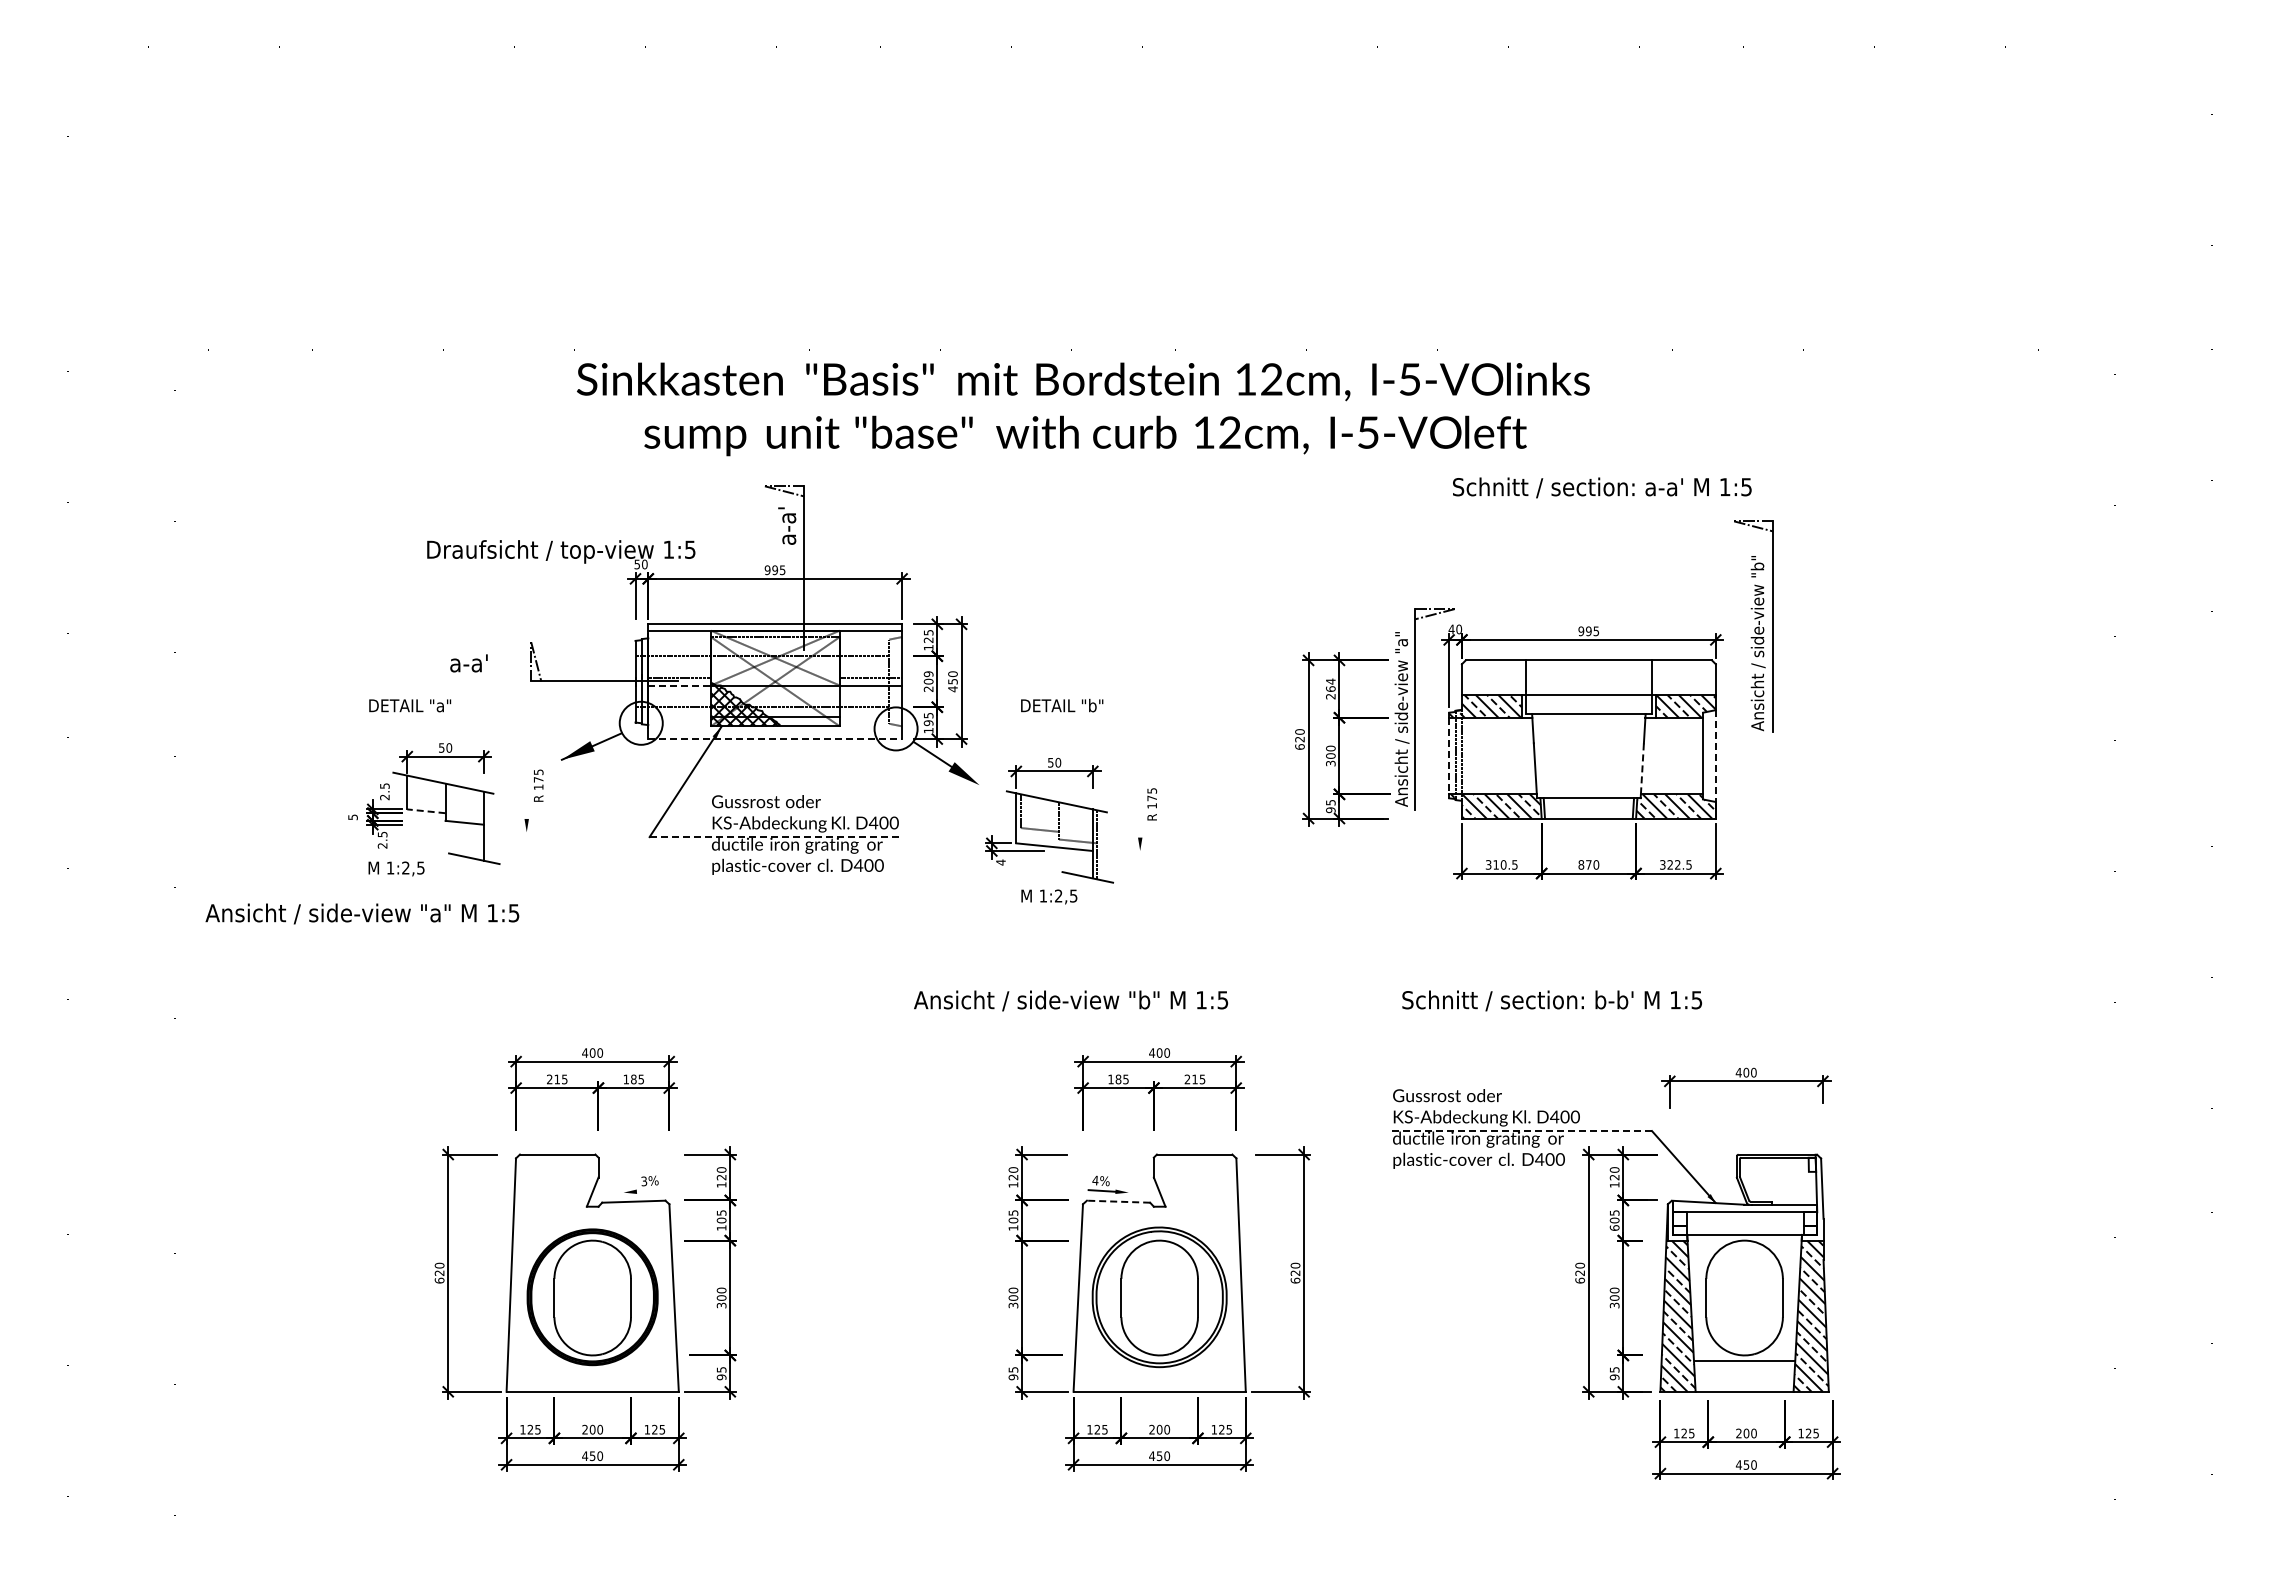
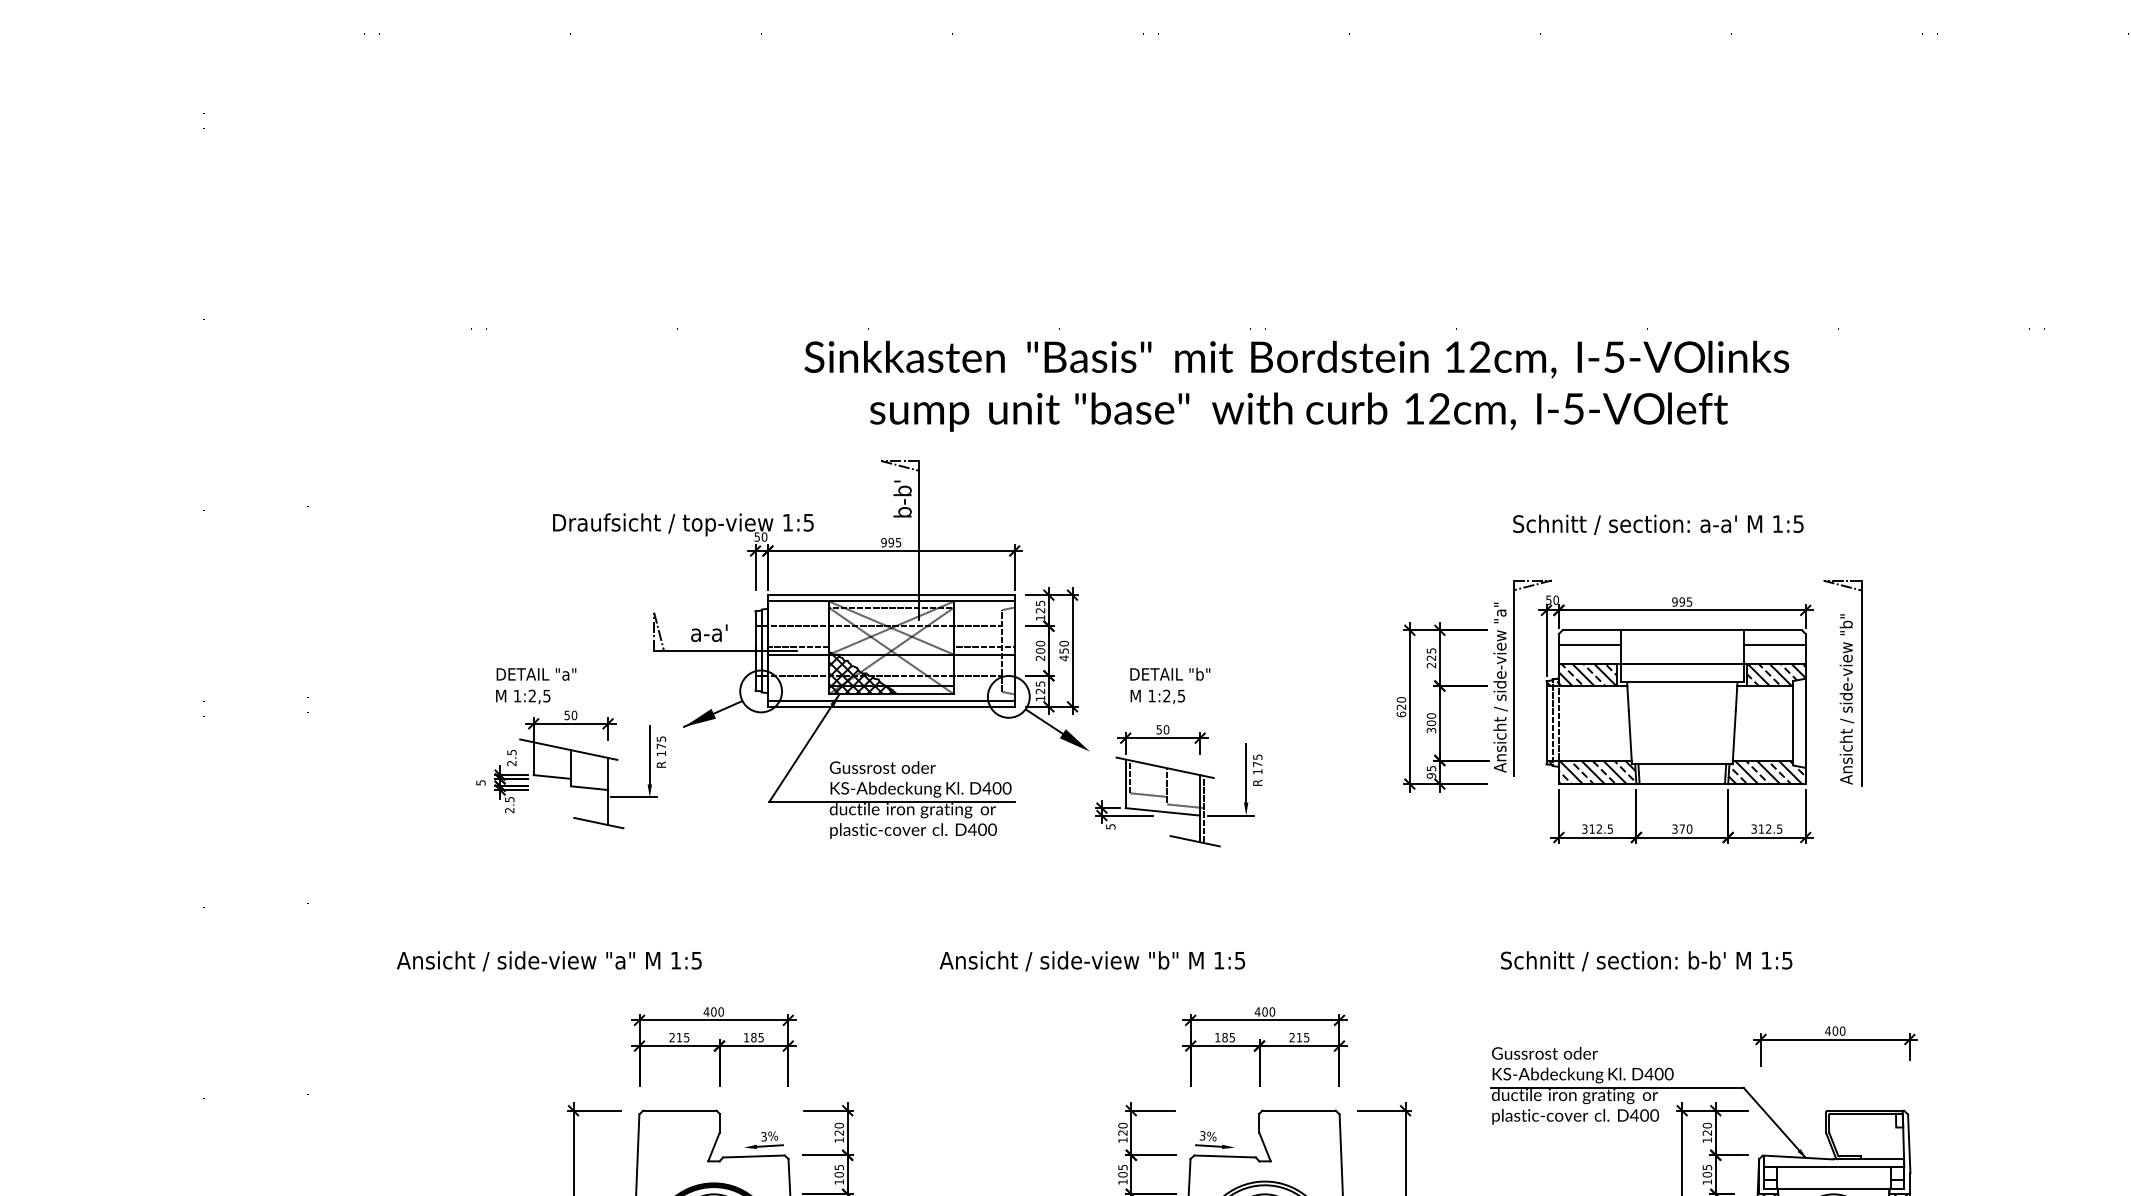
text: (1083, 409) -> (1296, 386), moved
text: (1602, 487) -> (1658, 524), moved
text: (786, 525) -> (902, 499), a-a' -> b-b'
part: (1753, 626) -> (1842, 682), moved
text: (1451, 629) -> (1548, 600), 40 -> 50
text: (468, 663) -> (708, 633), moved
text: (928, 674) -> (1040, 643), 209 -> 200
line: (1493, 675) -> (1589, 644), added
line: (1683, 675) -> (1774, 644), added
text: (1330, 684) -> (1431, 653), 264 -> 225
line: (680, 685) -> (799, 654), dashed -> solid
text: (928, 723) -> (1040, 691), 195 -> 125
line: (775, 732) -> (891, 700), added
line: (775, 739) -> (891, 707), dashed -> solid
line: (1449, 756) -> (1546, 723), dashed -> solid
line: (1715, 756) -> (1805, 723), dashed -> solid
line: (1642, 768) -> (1734, 735), dashed -> solid
line: (526, 788) -> (649, 754), added
line: (1140, 807) -> (1246, 773), added
line: (425, 811) -> (551, 777), dashed -> solid
line: (510, 832) -> (634, 797), added
line: (776, 837) -> (892, 802), dashed -> solid
line: (1123, 851) -> (1229, 816), added
text: (1000, 862) -> (1110, 826), 4 -> 5
text: (1503, 864) -> (1599, 828), 310.5 -> 312.5
text: (1581, 864) -> (1675, 828), 870 -> 370
text: (1669, 864) -> (1760, 828), 322.5 -> 312.5
text: (396, 868) -> (523, 696), moved
text: (1049, 896) -> (1157, 696), moved
text: (362, 913) -> (549, 960), moved
text: (1071, 1000) -> (1092, 960), moved
line: (1522, 1131) -> (1617, 1088), dashed -> solid
text: (1095, 1180) -> (1202, 1135), 4% -> 3%
line: (649, 1190) -> (769, 1145), added
line: (1118, 1201) -> (1225, 1156), dashed -> solid
text: (1614, 1227) -> (1707, 1181), 605 -> 105

